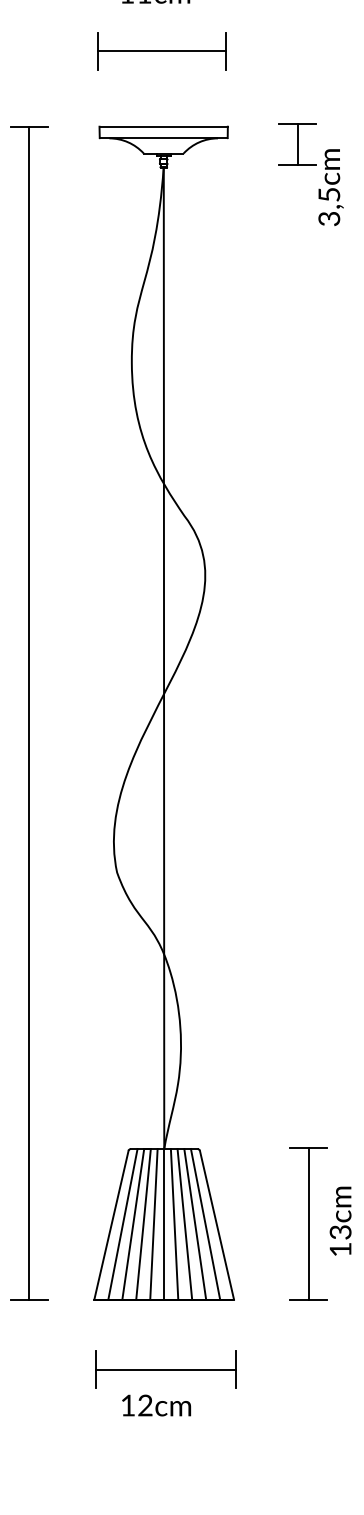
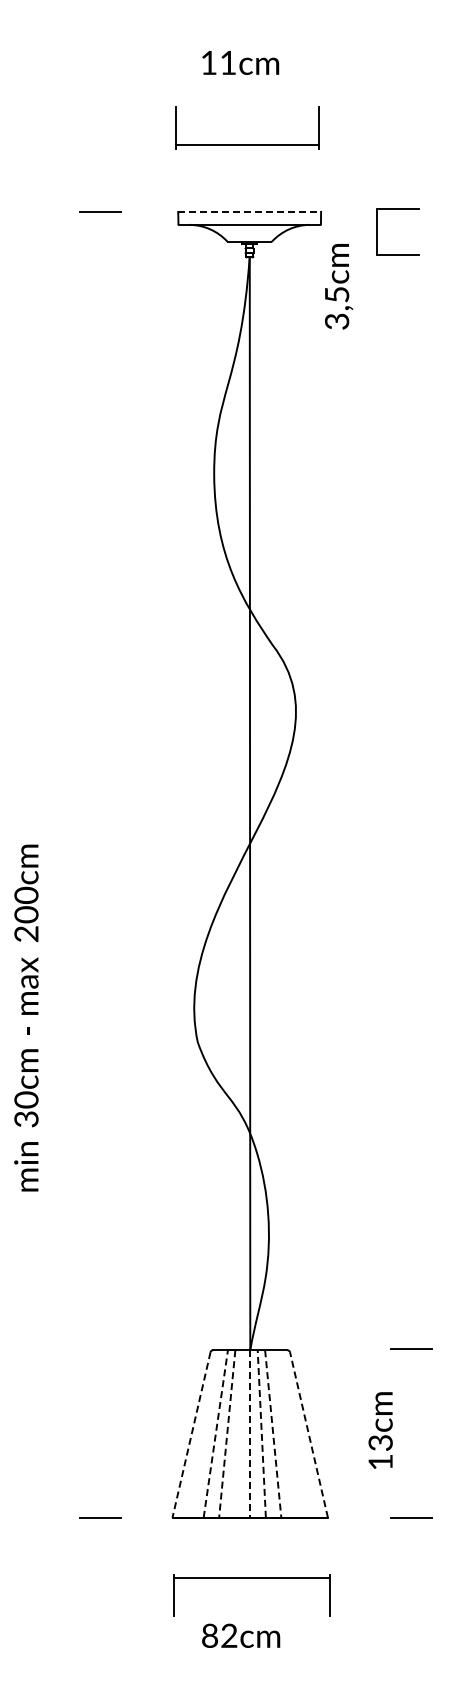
line: (161, 51) -> (247, 145), moved
line: (164, 126) -> (250, 211), solid -> dashed
line: (297, 144) -> (376, 231), moved
text: (331, 187) -> (339, 286), moved
line: (29, 713) -> (100, 865), removed
text: (340, 1221) -> (380, 1430), moved
line: (123, 1223) -> (204, 1433), removed
line: (153, 1223) -> (238, 1433), removed
line: (194, 1223) -> (284, 1433), removed
line: (205, 1223) -> (296, 1433), removed
line: (309, 1223) -> (411, 1433), removed
line: (133, 1224) -> (215, 1434), solid -> dashed
line: (143, 1224) -> (227, 1434), solid -> dashed
line: (164, 1224) -> (250, 1434), solid -> dashed
line: (174, 1224) -> (261, 1434), solid -> dashed
line: (185, 1224) -> (273, 1434), solid -> dashed
line: (111, 1225) -> (191, 1435), solid -> dashed
line: (217, 1225) -> (309, 1435), solid -> dashed
line: (166, 1369) -> (252, 1577), moved
text: (128, 1405) -> (210, 1635), 12cm -> 82cm

